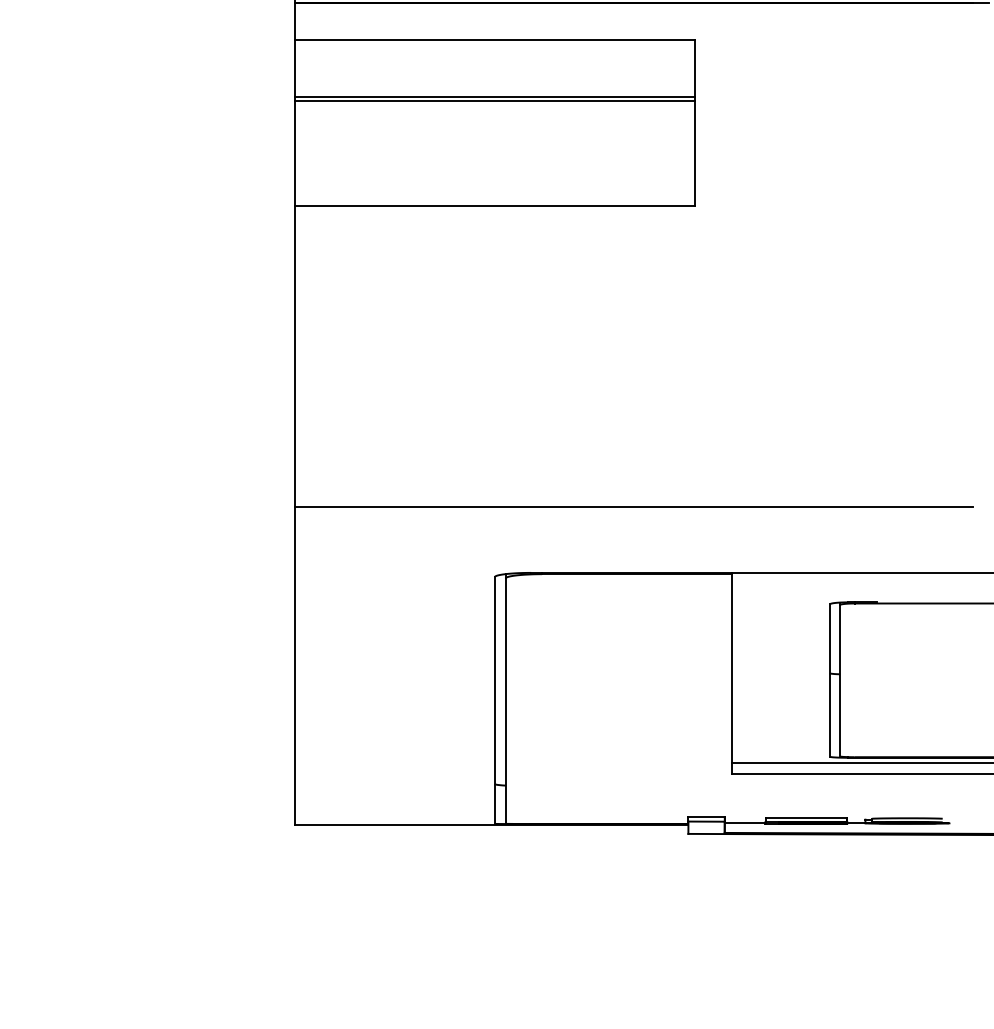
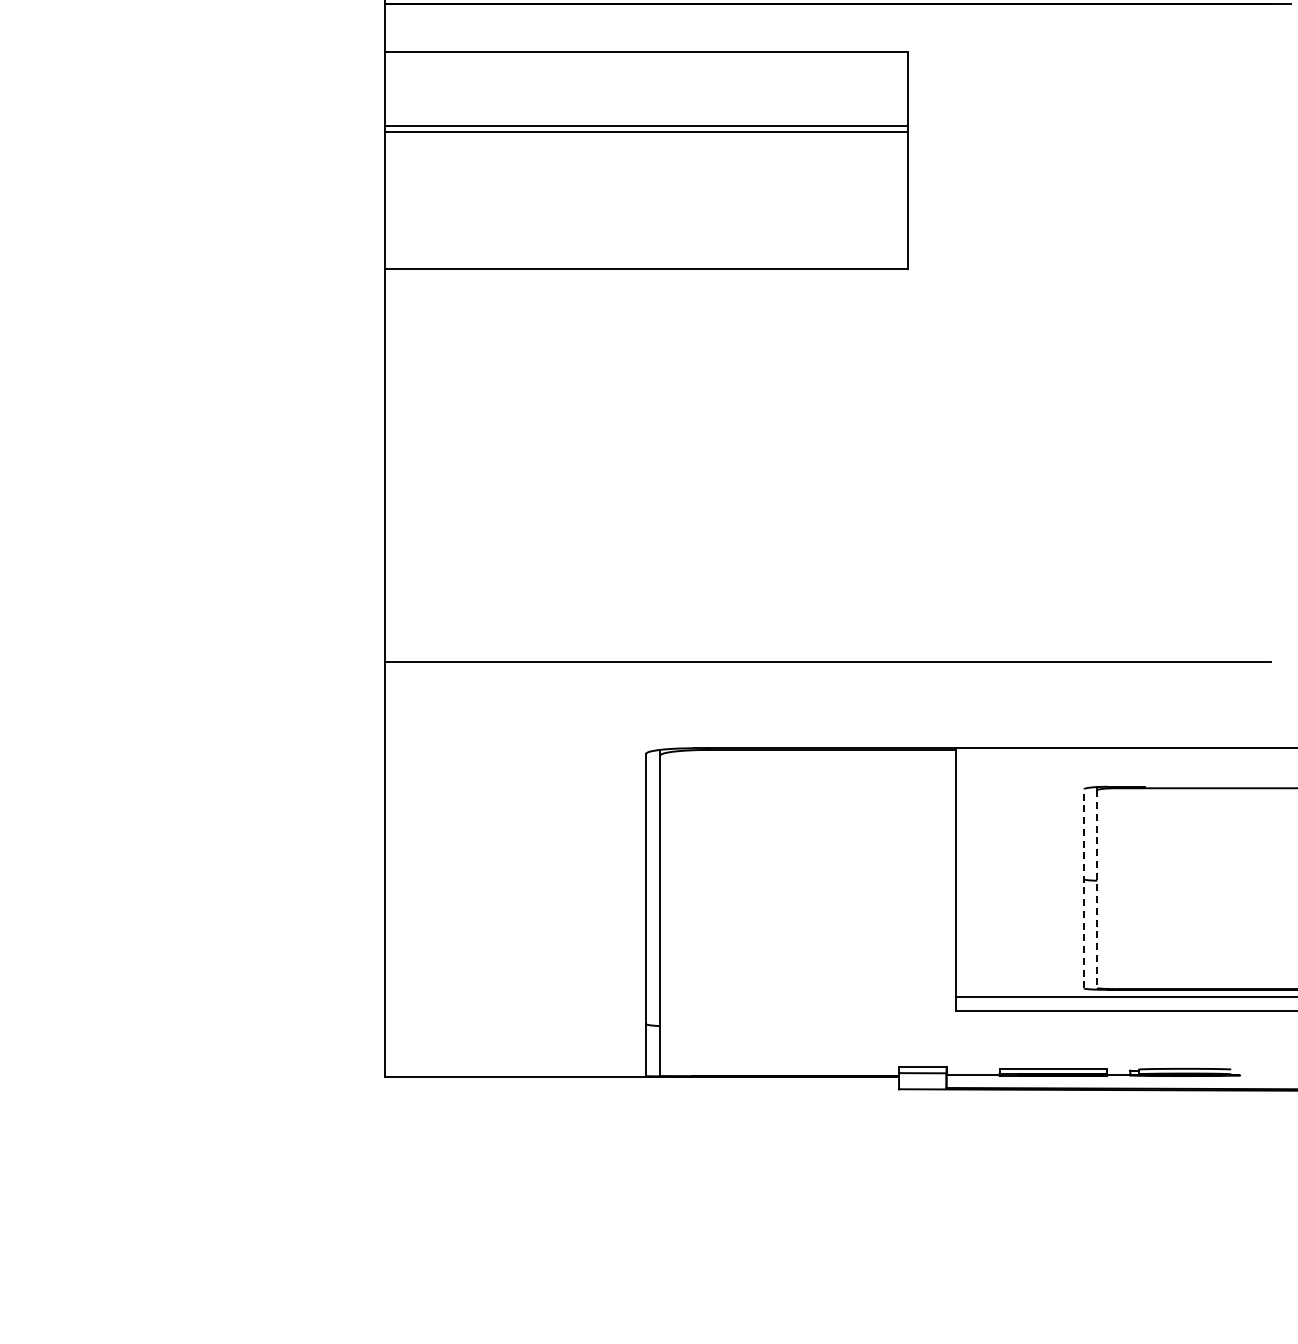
line: (830, 680) -> (1084, 888), solid -> dashed
line: (840, 680) -> (1097, 889), solid -> dashed

